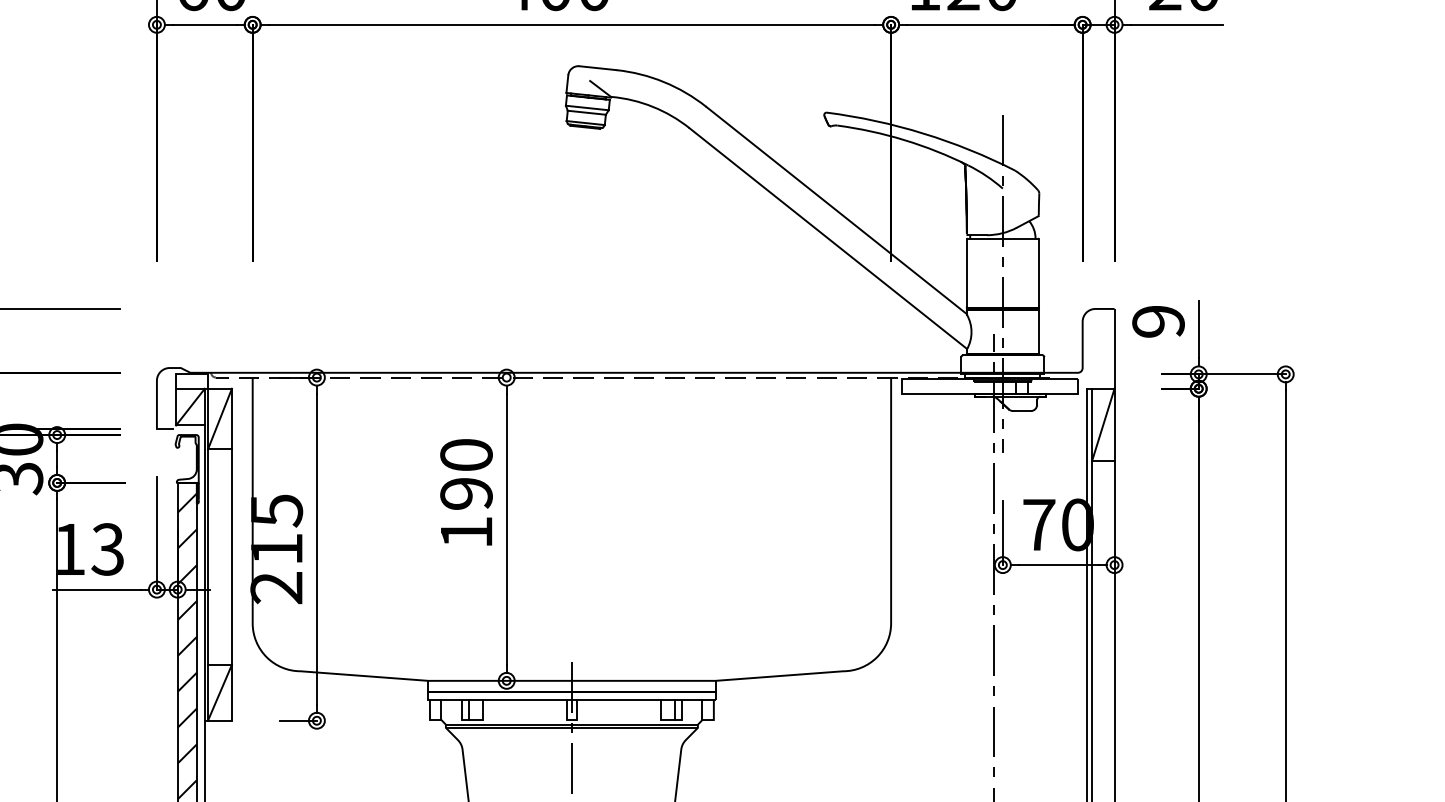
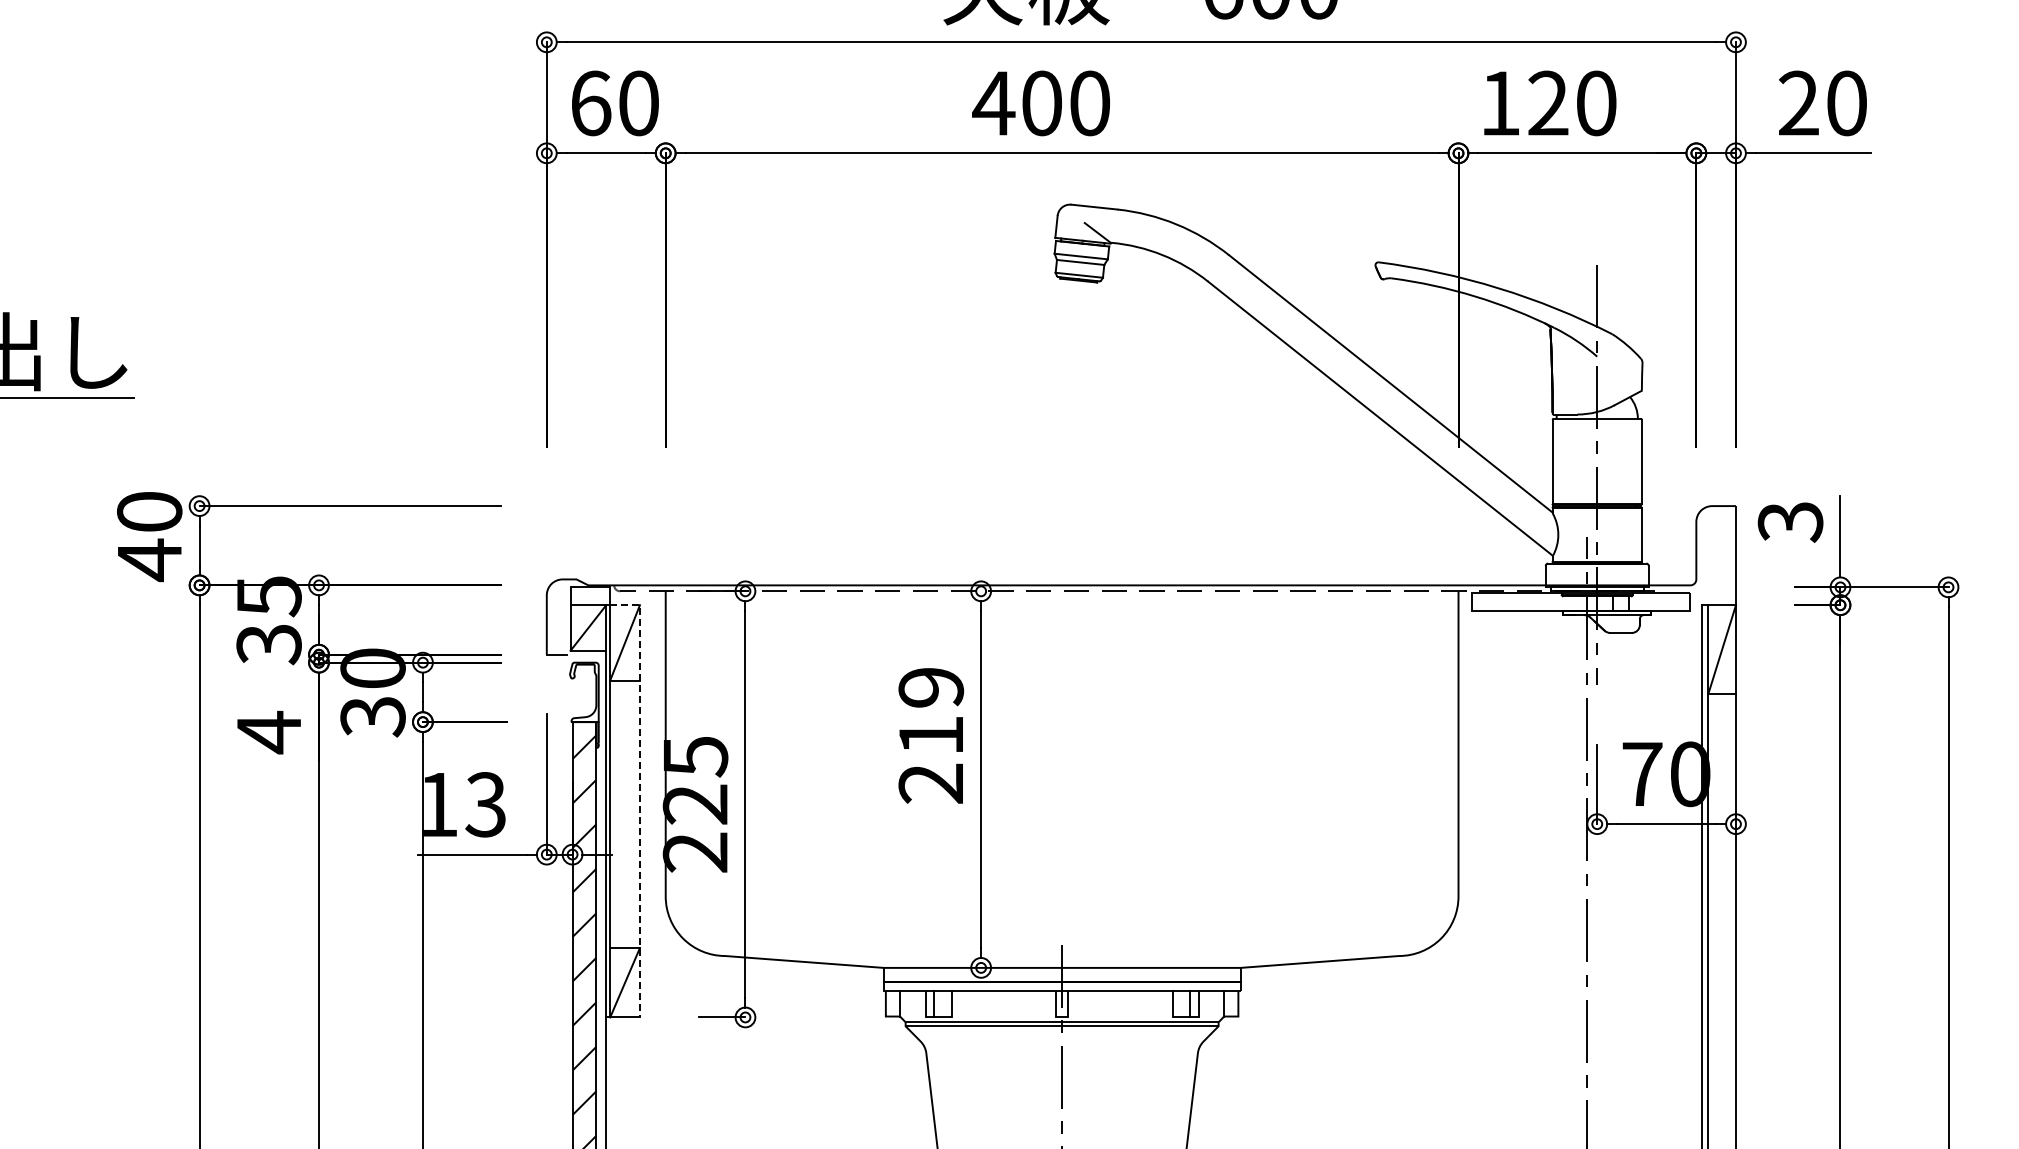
text: (1158, 322) -> (1790, 522), 9 -> 3
text: (466, 493) -> (931, 735), 190 -> 219
line: (231, 542) -> (639, 795), solid -> dashed
text: (275, 549) -> (694, 804), 215 -> 225

